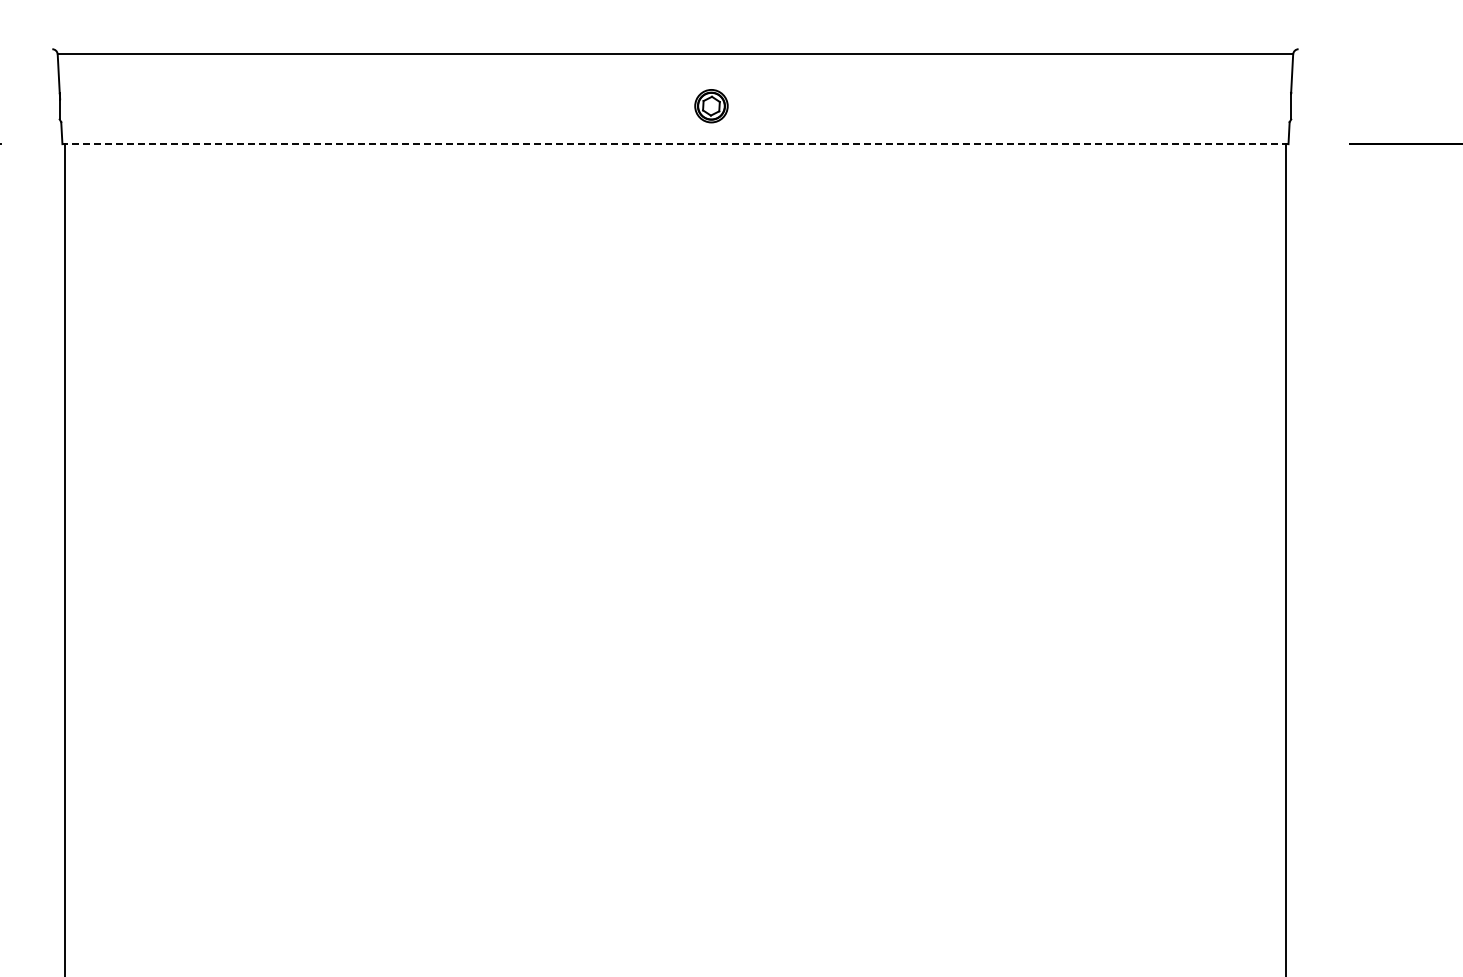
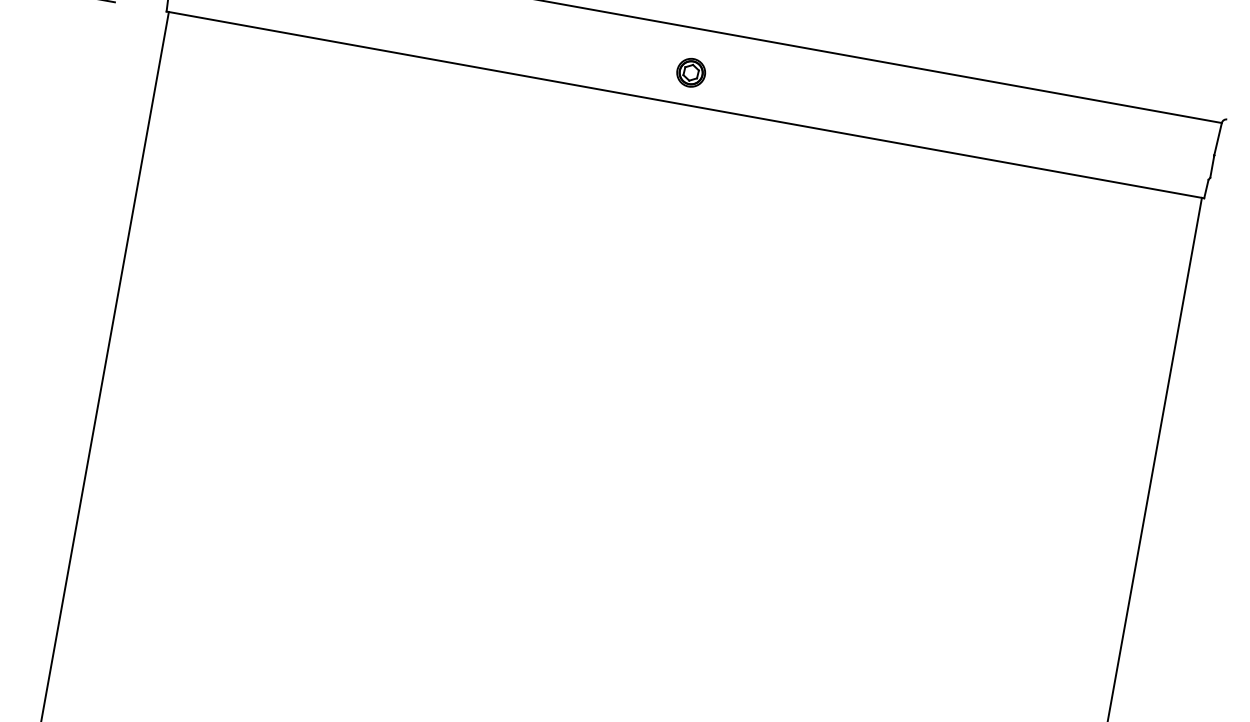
part: (711, 106) -> (691, 73), moved
line: (674, 144) -> (684, 105), dashed -> solid

